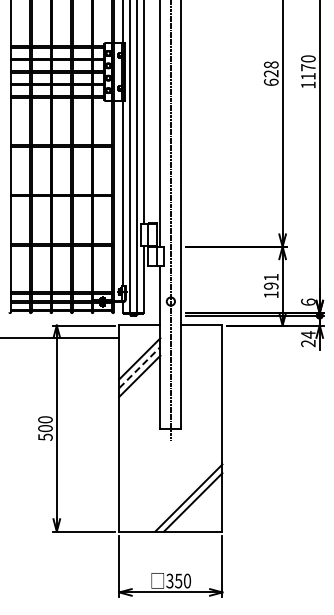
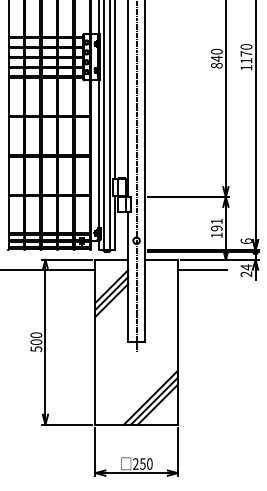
text: (270, 73) -> (216, 58), 628 -> 840
line: (252, 337) -> (201, 269), added
line: (140, 367) -> (112, 293), dashed -> solid
line: (197, 506) -> (157, 404), added
text: (169, 581) -> (135, 464), 350 -> 250

